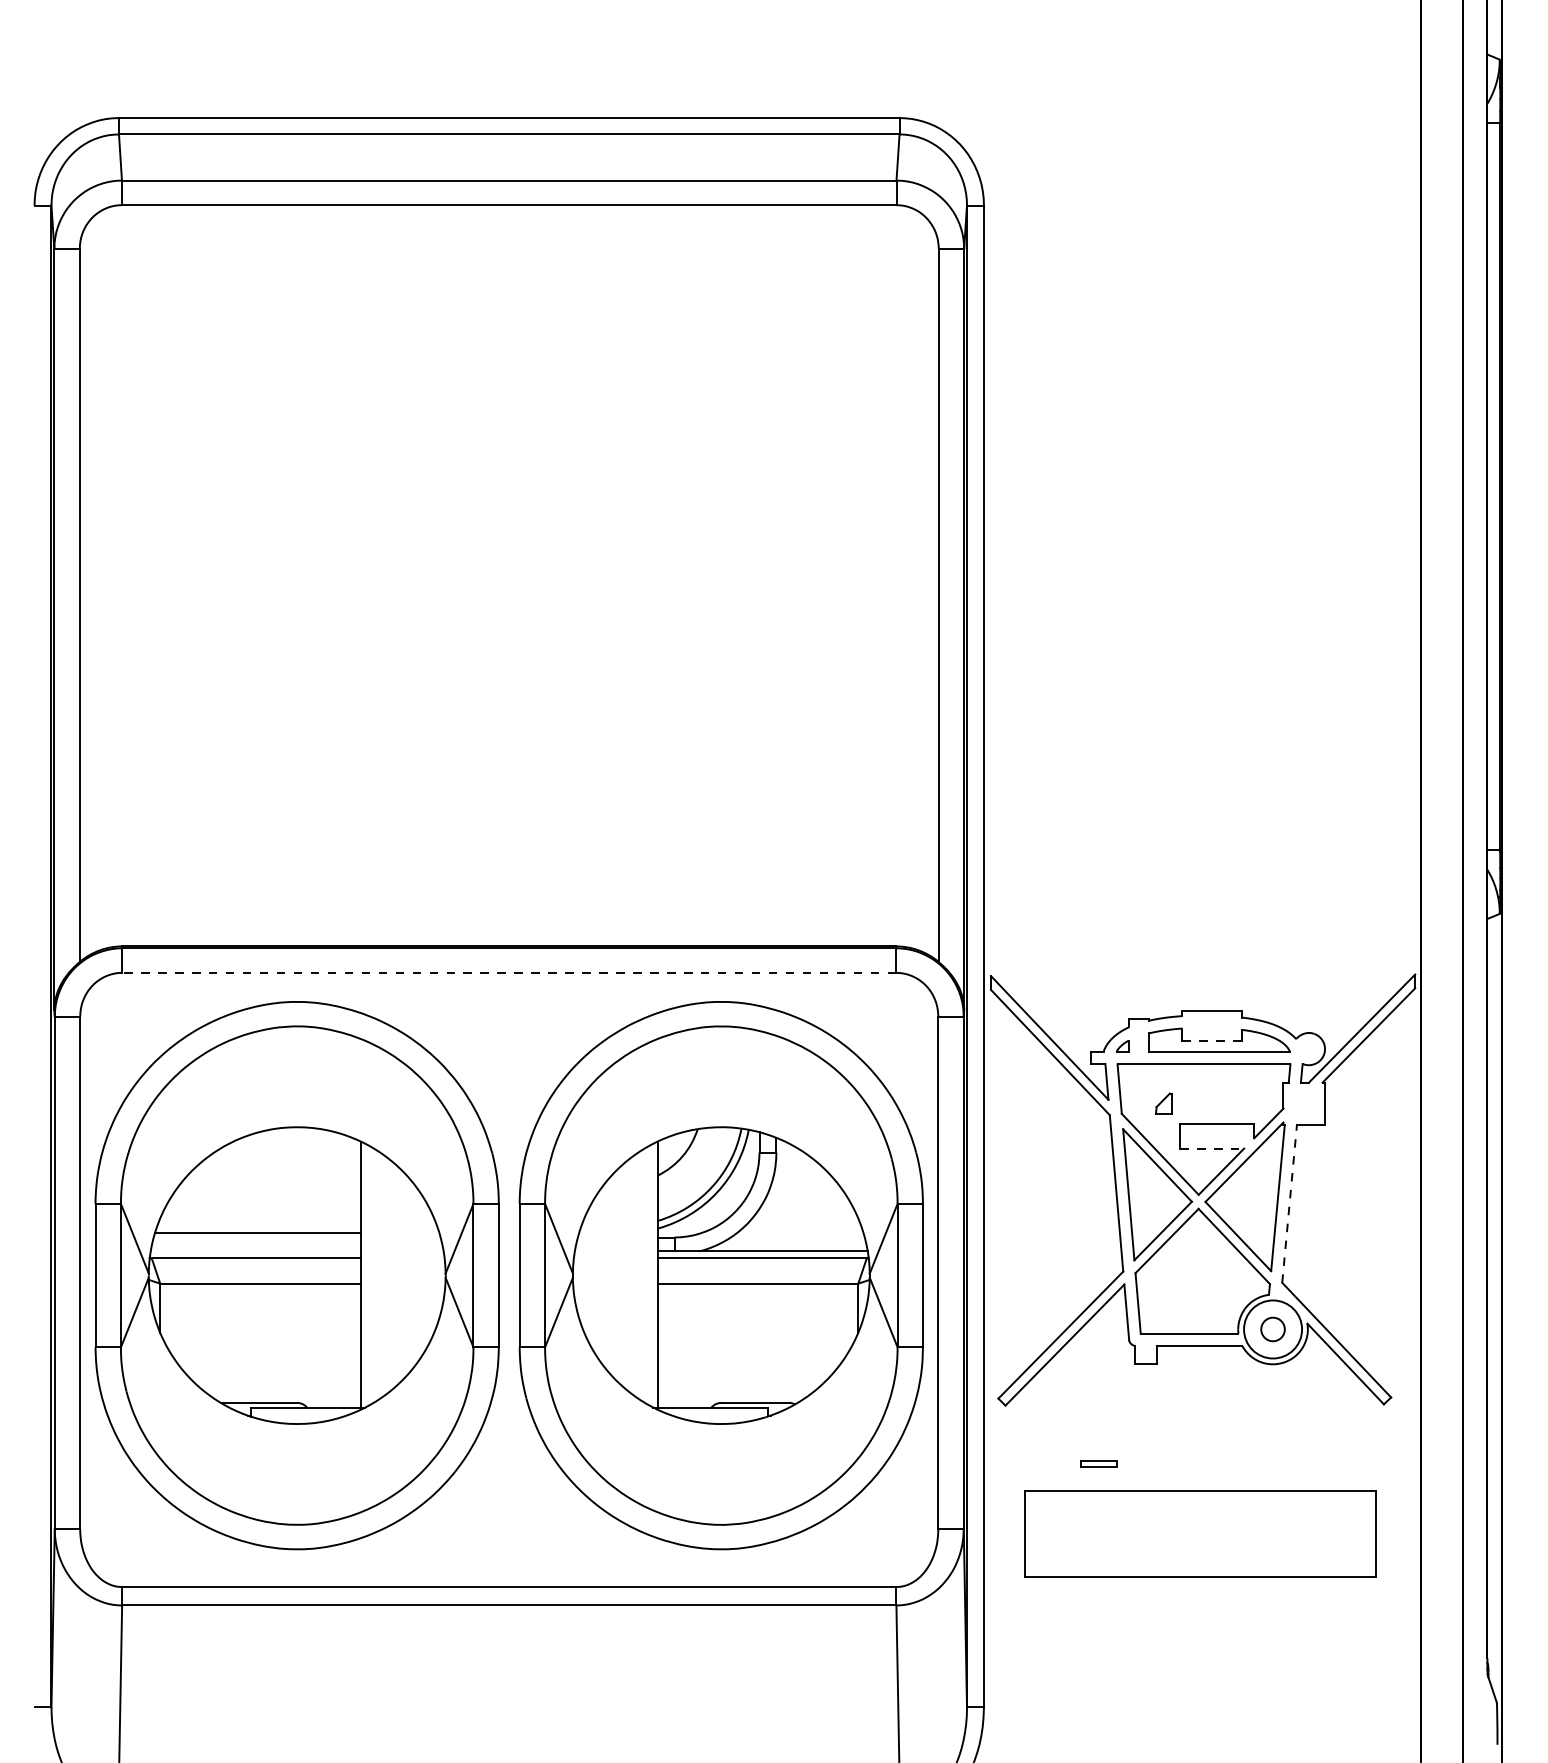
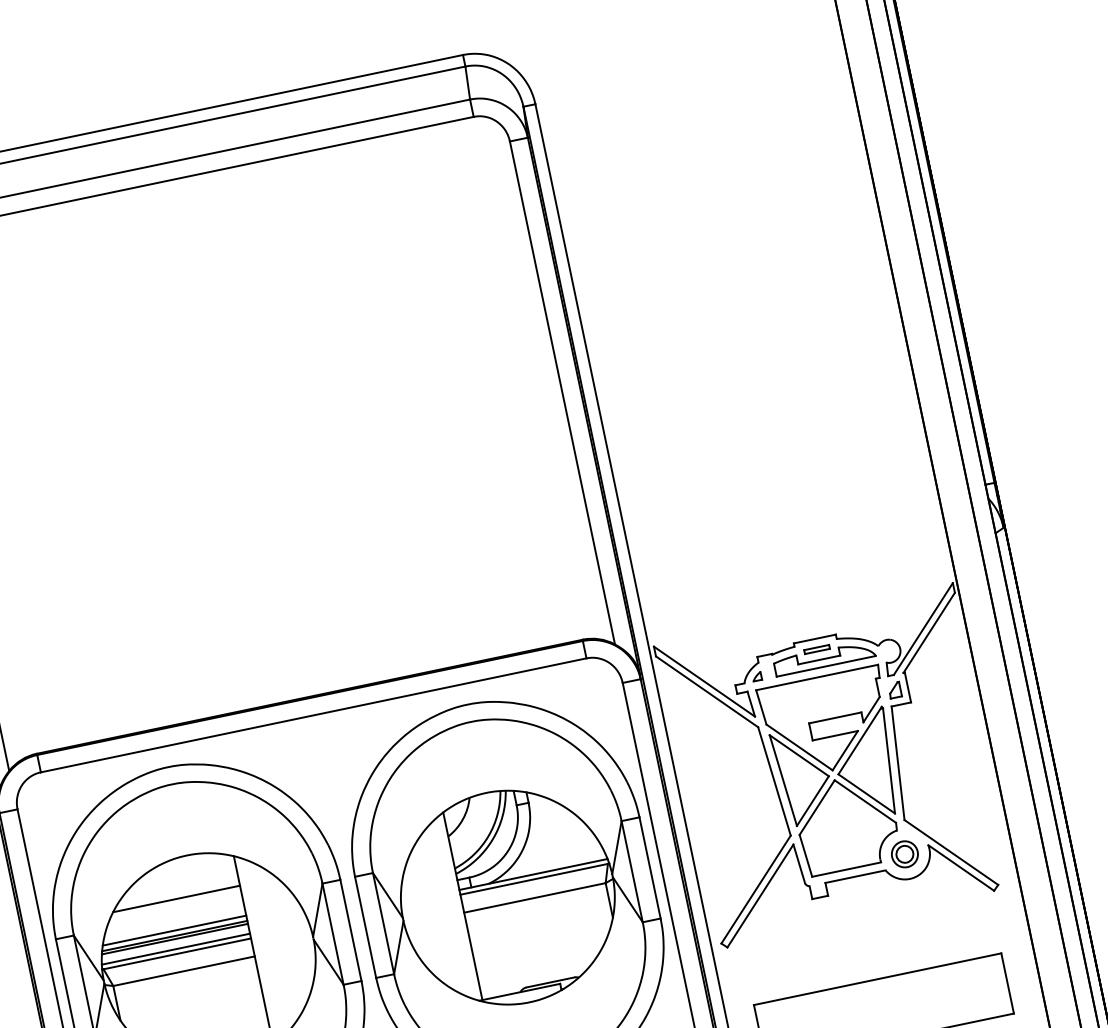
line: (509, 972) -> (313, 715), dashed -> solid
line: (1211, 1041) -> (819, 660), dashed -> solid
part: (1163, 1103) -> (894, 690), moved
line: (1212, 1148) -> (835, 735), dashed -> solid
line: (270, 1183) -> (176, 899), added
line: (1289, 1203) -> (897, 763), dashed -> solid
line: (258, 1225) -> (174, 930), added
line: (256, 1237) -> (174, 939), added
line: (255, 1251) -> (175, 949), added
circle: (1272, 1329) -> (904, 854), size x0.62
part: (1098, 1463) -> (816, 649), moved

